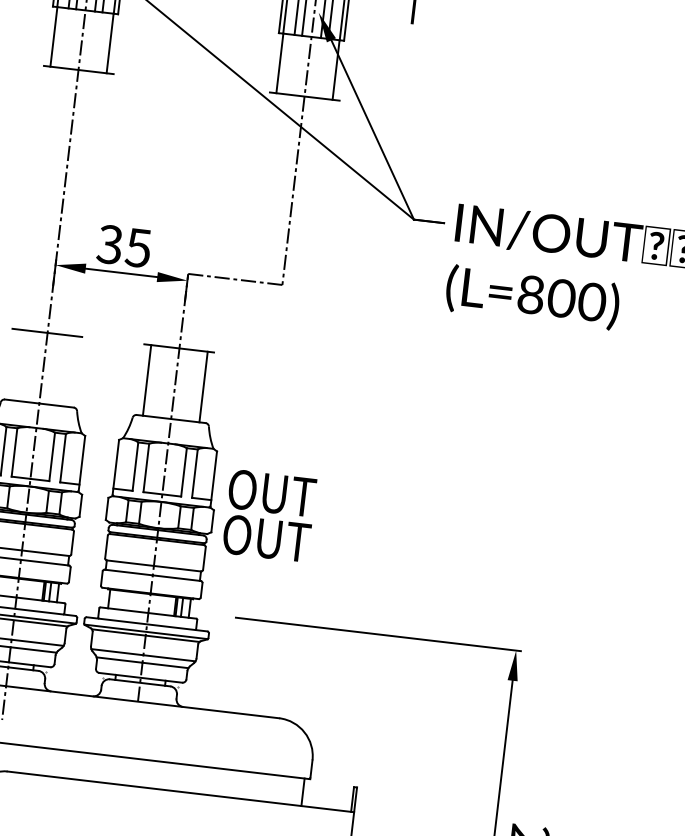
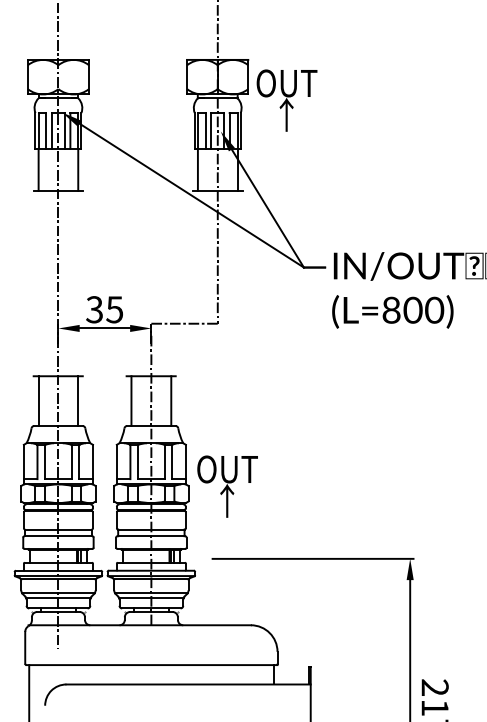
line: (15, 365) -> (38, 401), added
line: (71, 372) -> (78, 401), added
text: (266, 537) -> (227, 500), OUT -> ↑

